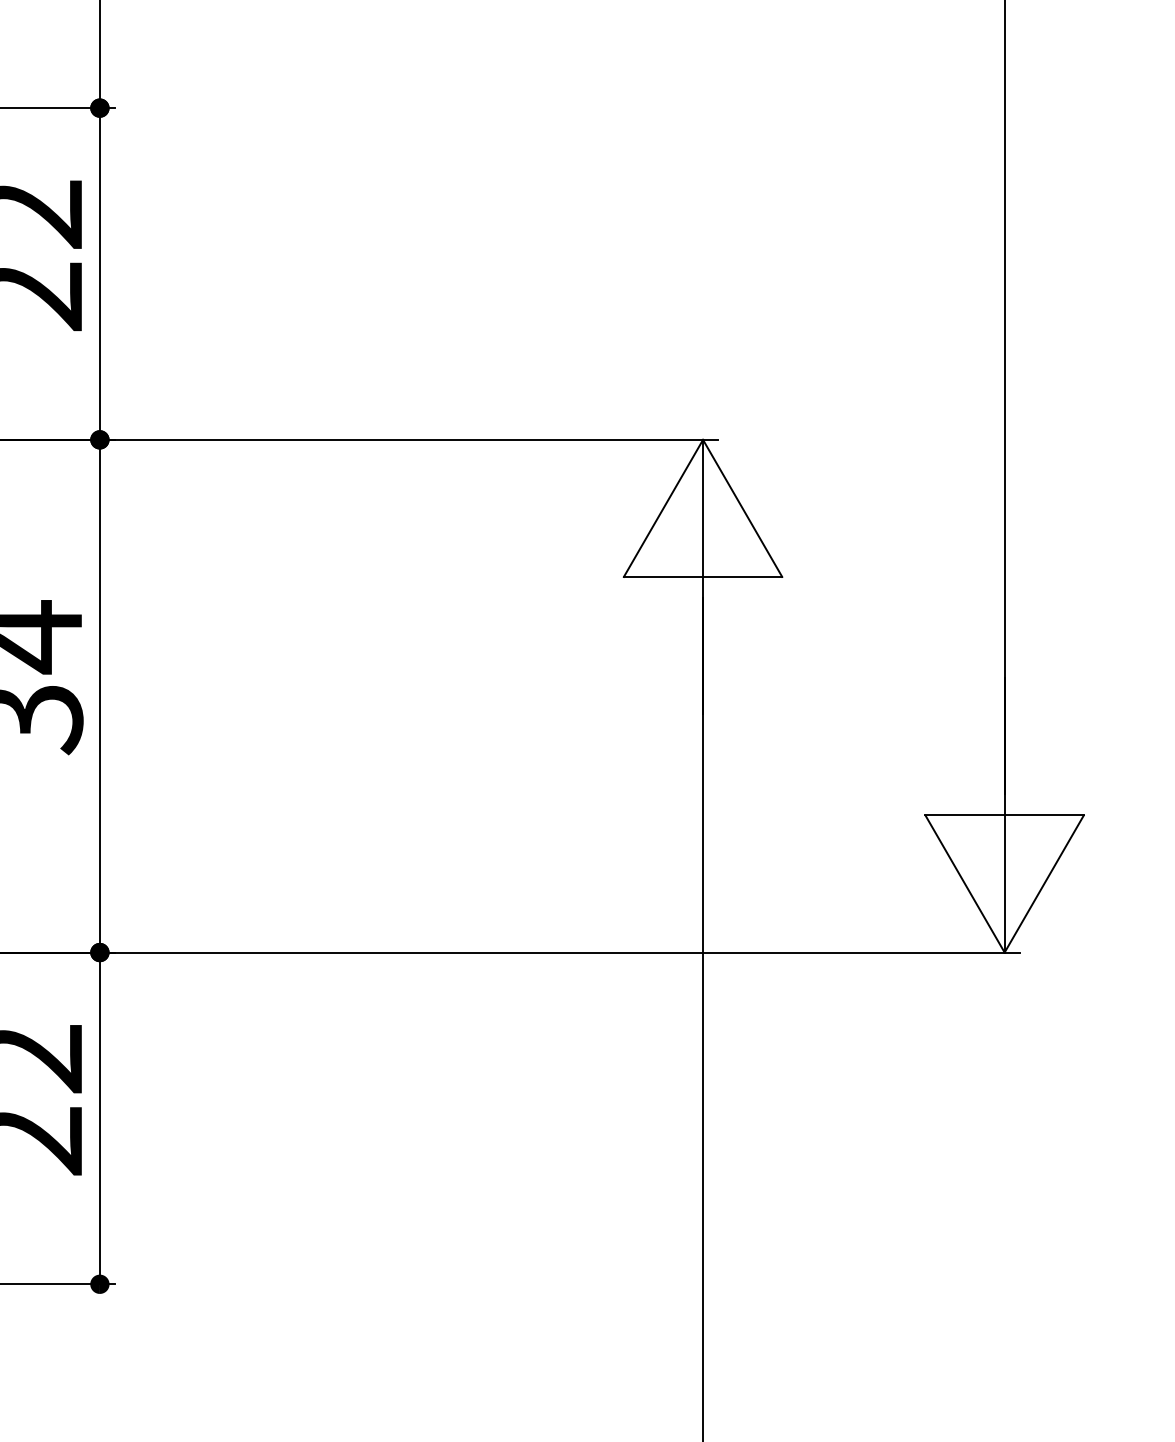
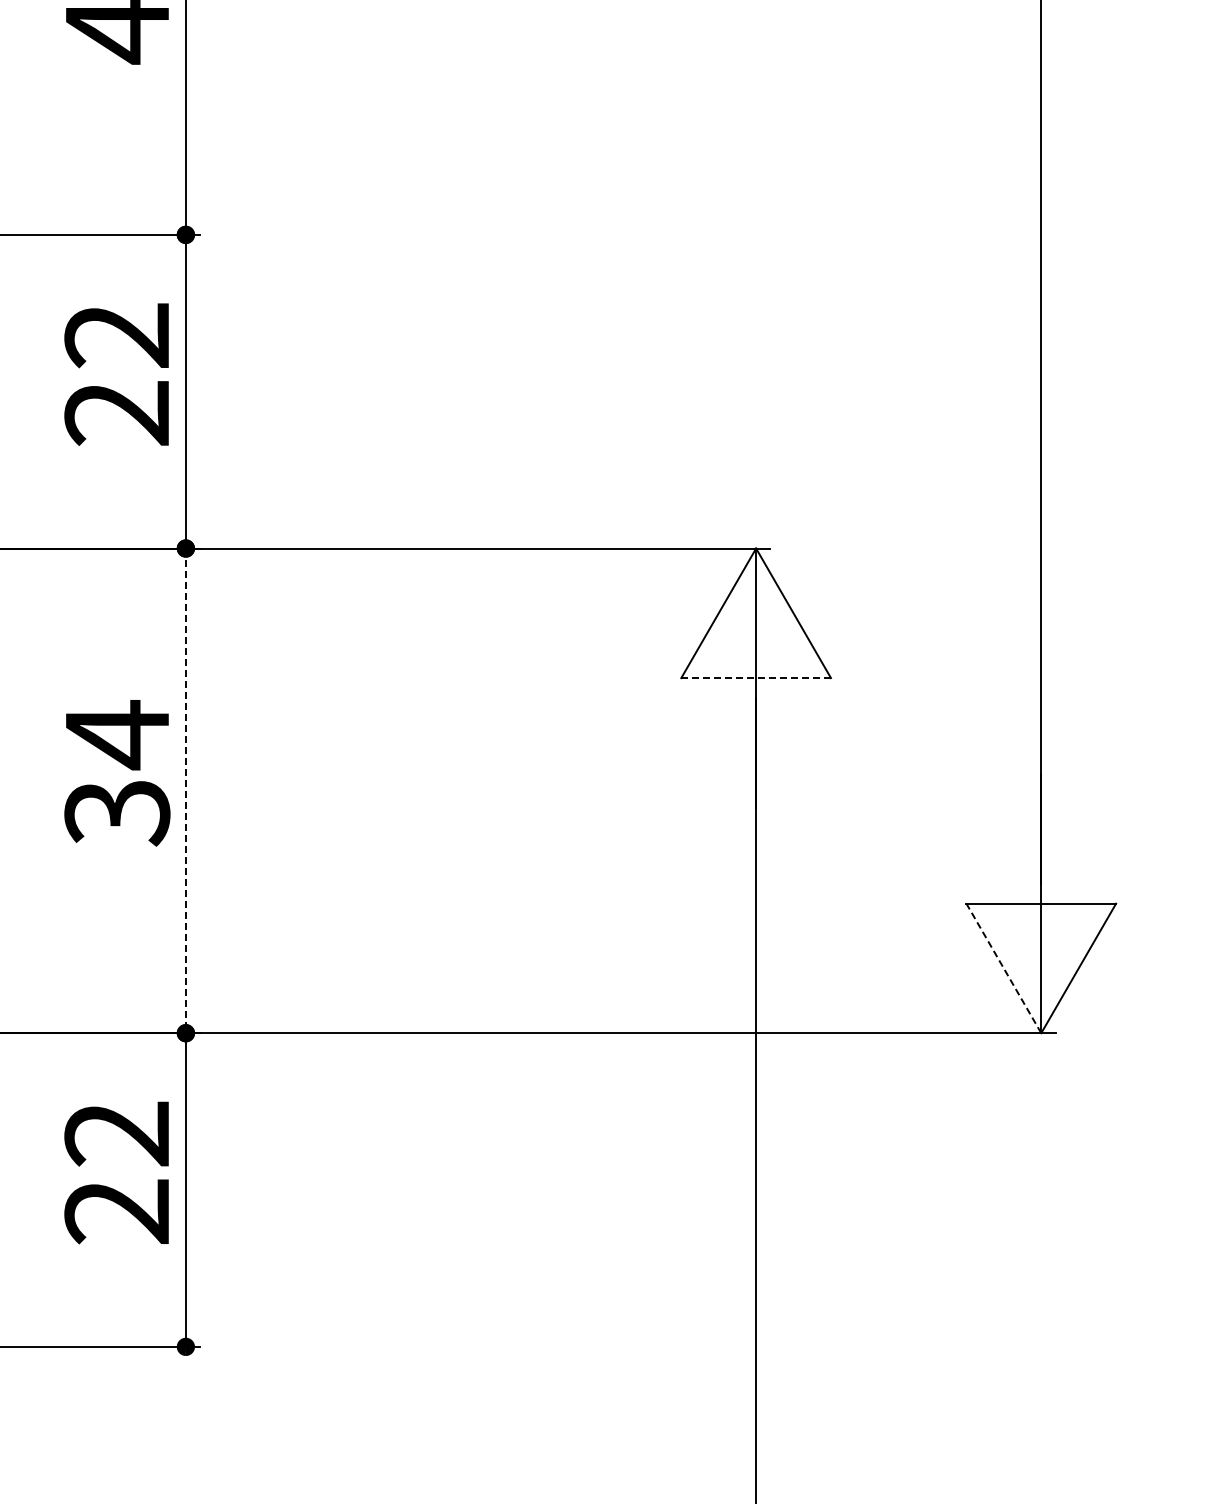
line: (703, 577) -> (756, 678), solid -> dashed
line: (99, 696) -> (185, 791), solid -> dashed
line: (964, 884) -> (1003, 968), solid -> dashed

